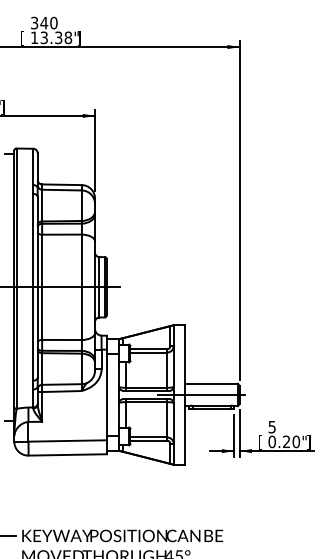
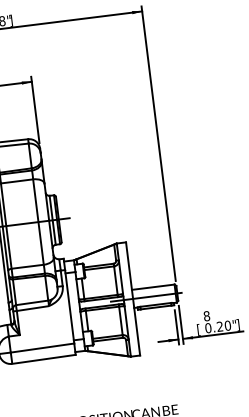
text: (271, 426) -> (206, 315), 5 -> 8

